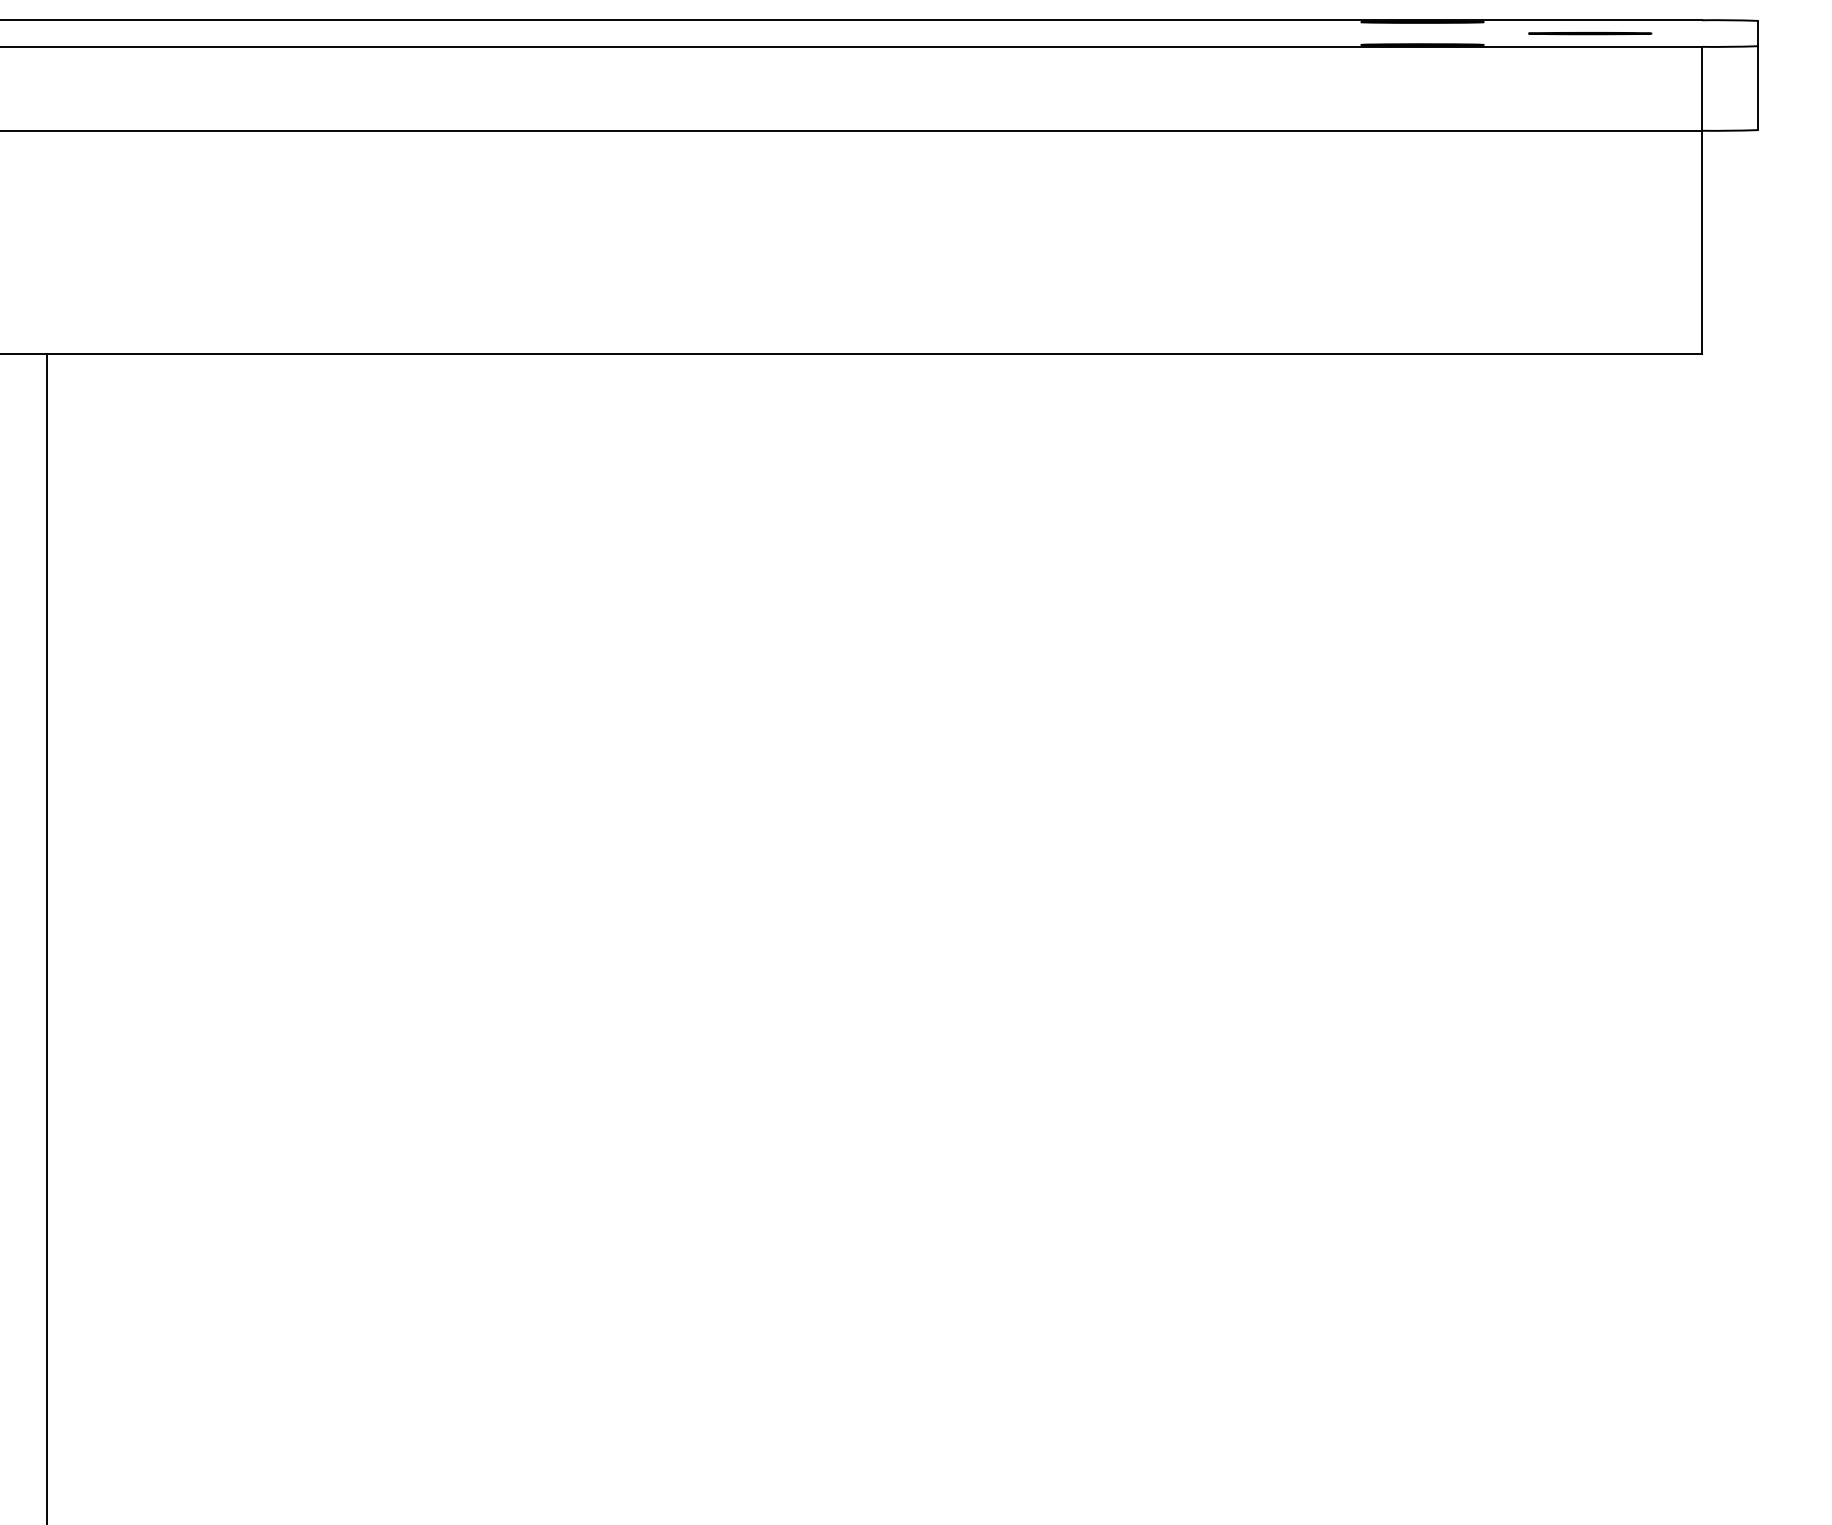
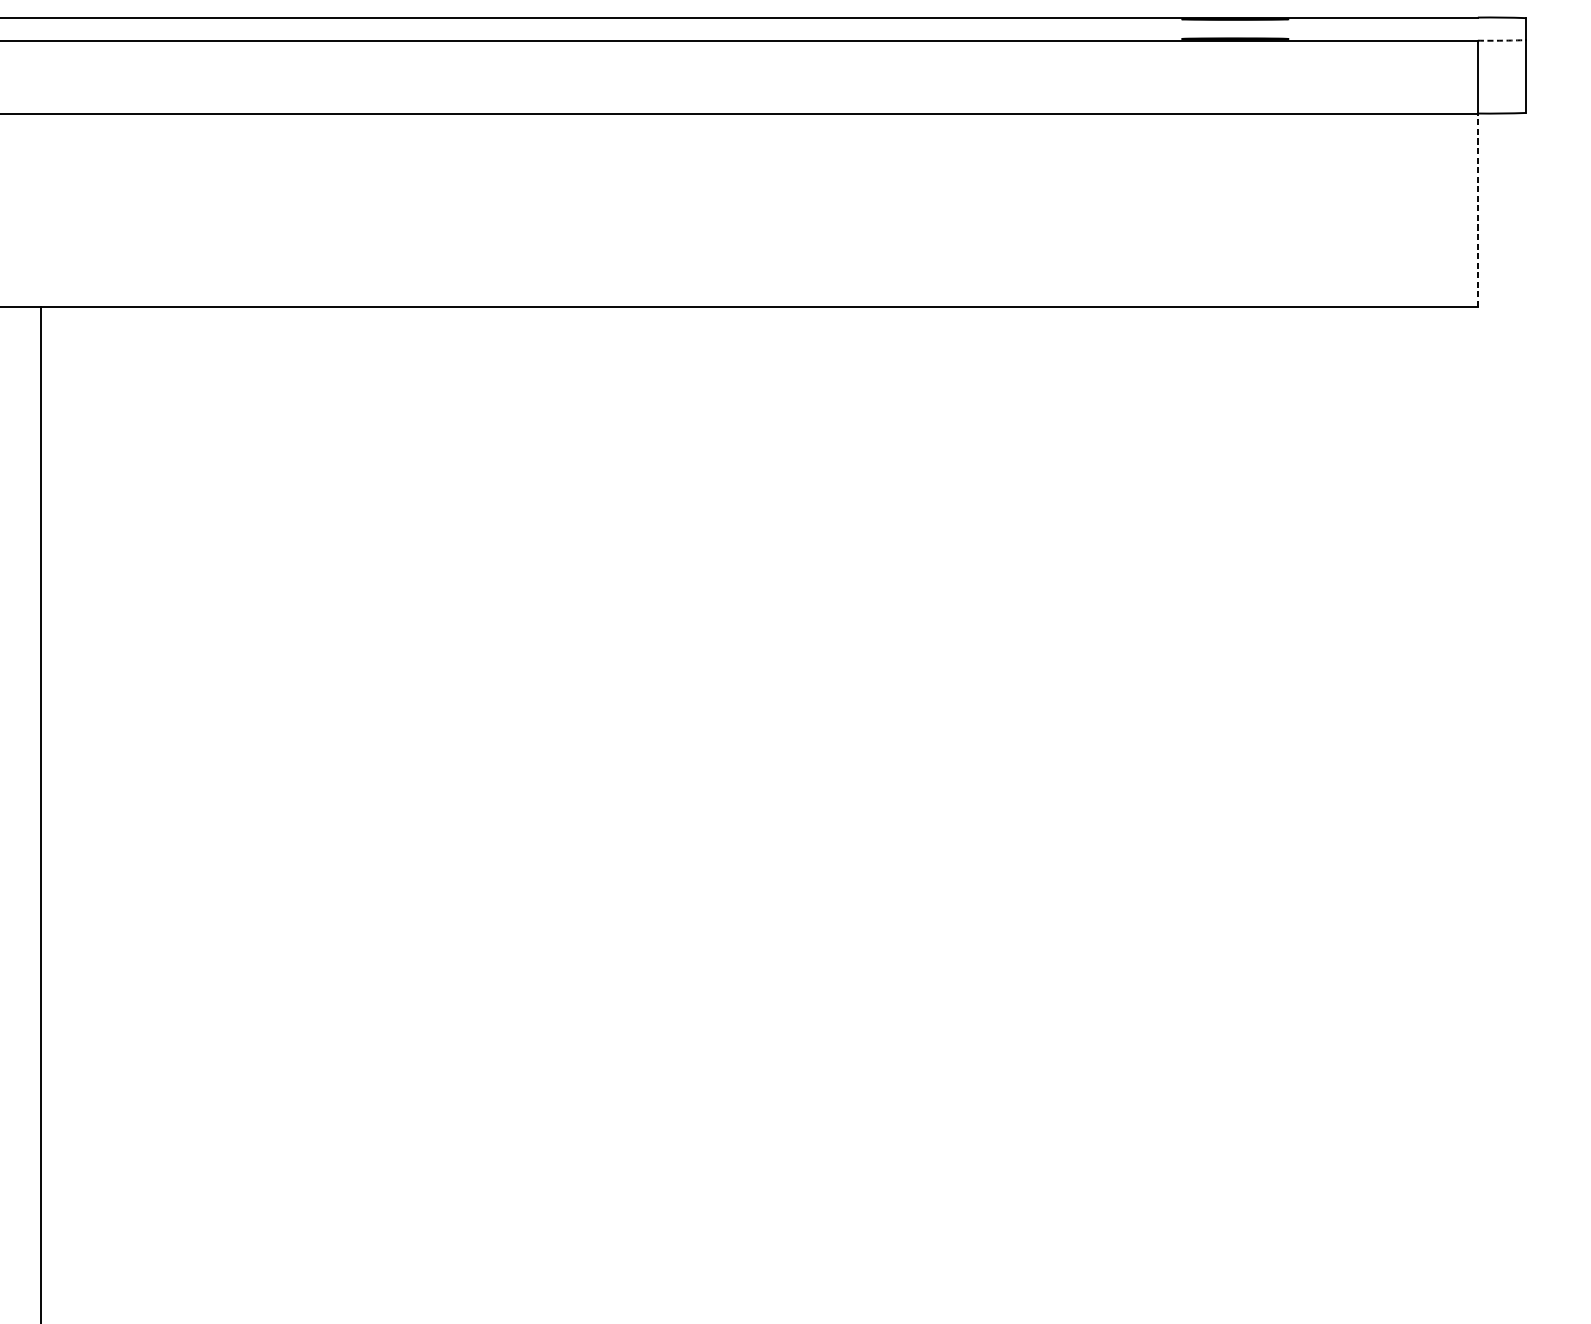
line: (1590, 33) -> (1381, 29), removed
arc: (1729, 46) -> (1501, 40), solid -> dashed
line: (1701, 241) -> (1477, 209), solid -> dashed

